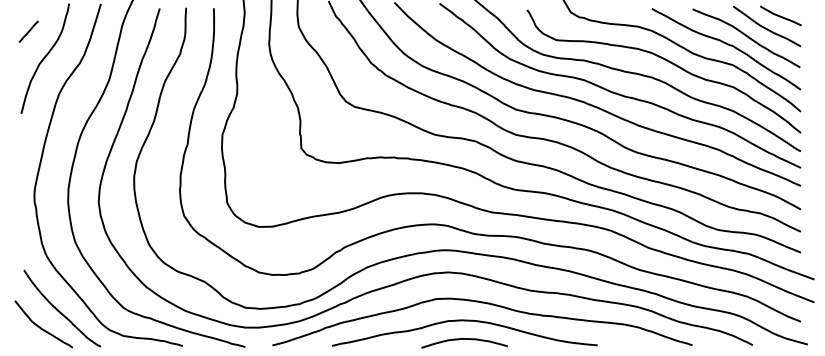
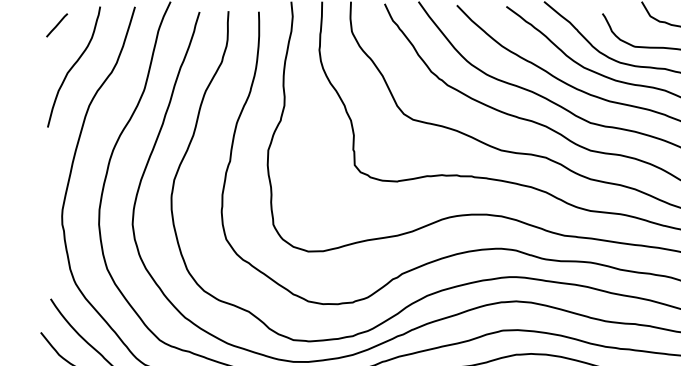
line: (28, 31) -> (56, 25), moved

